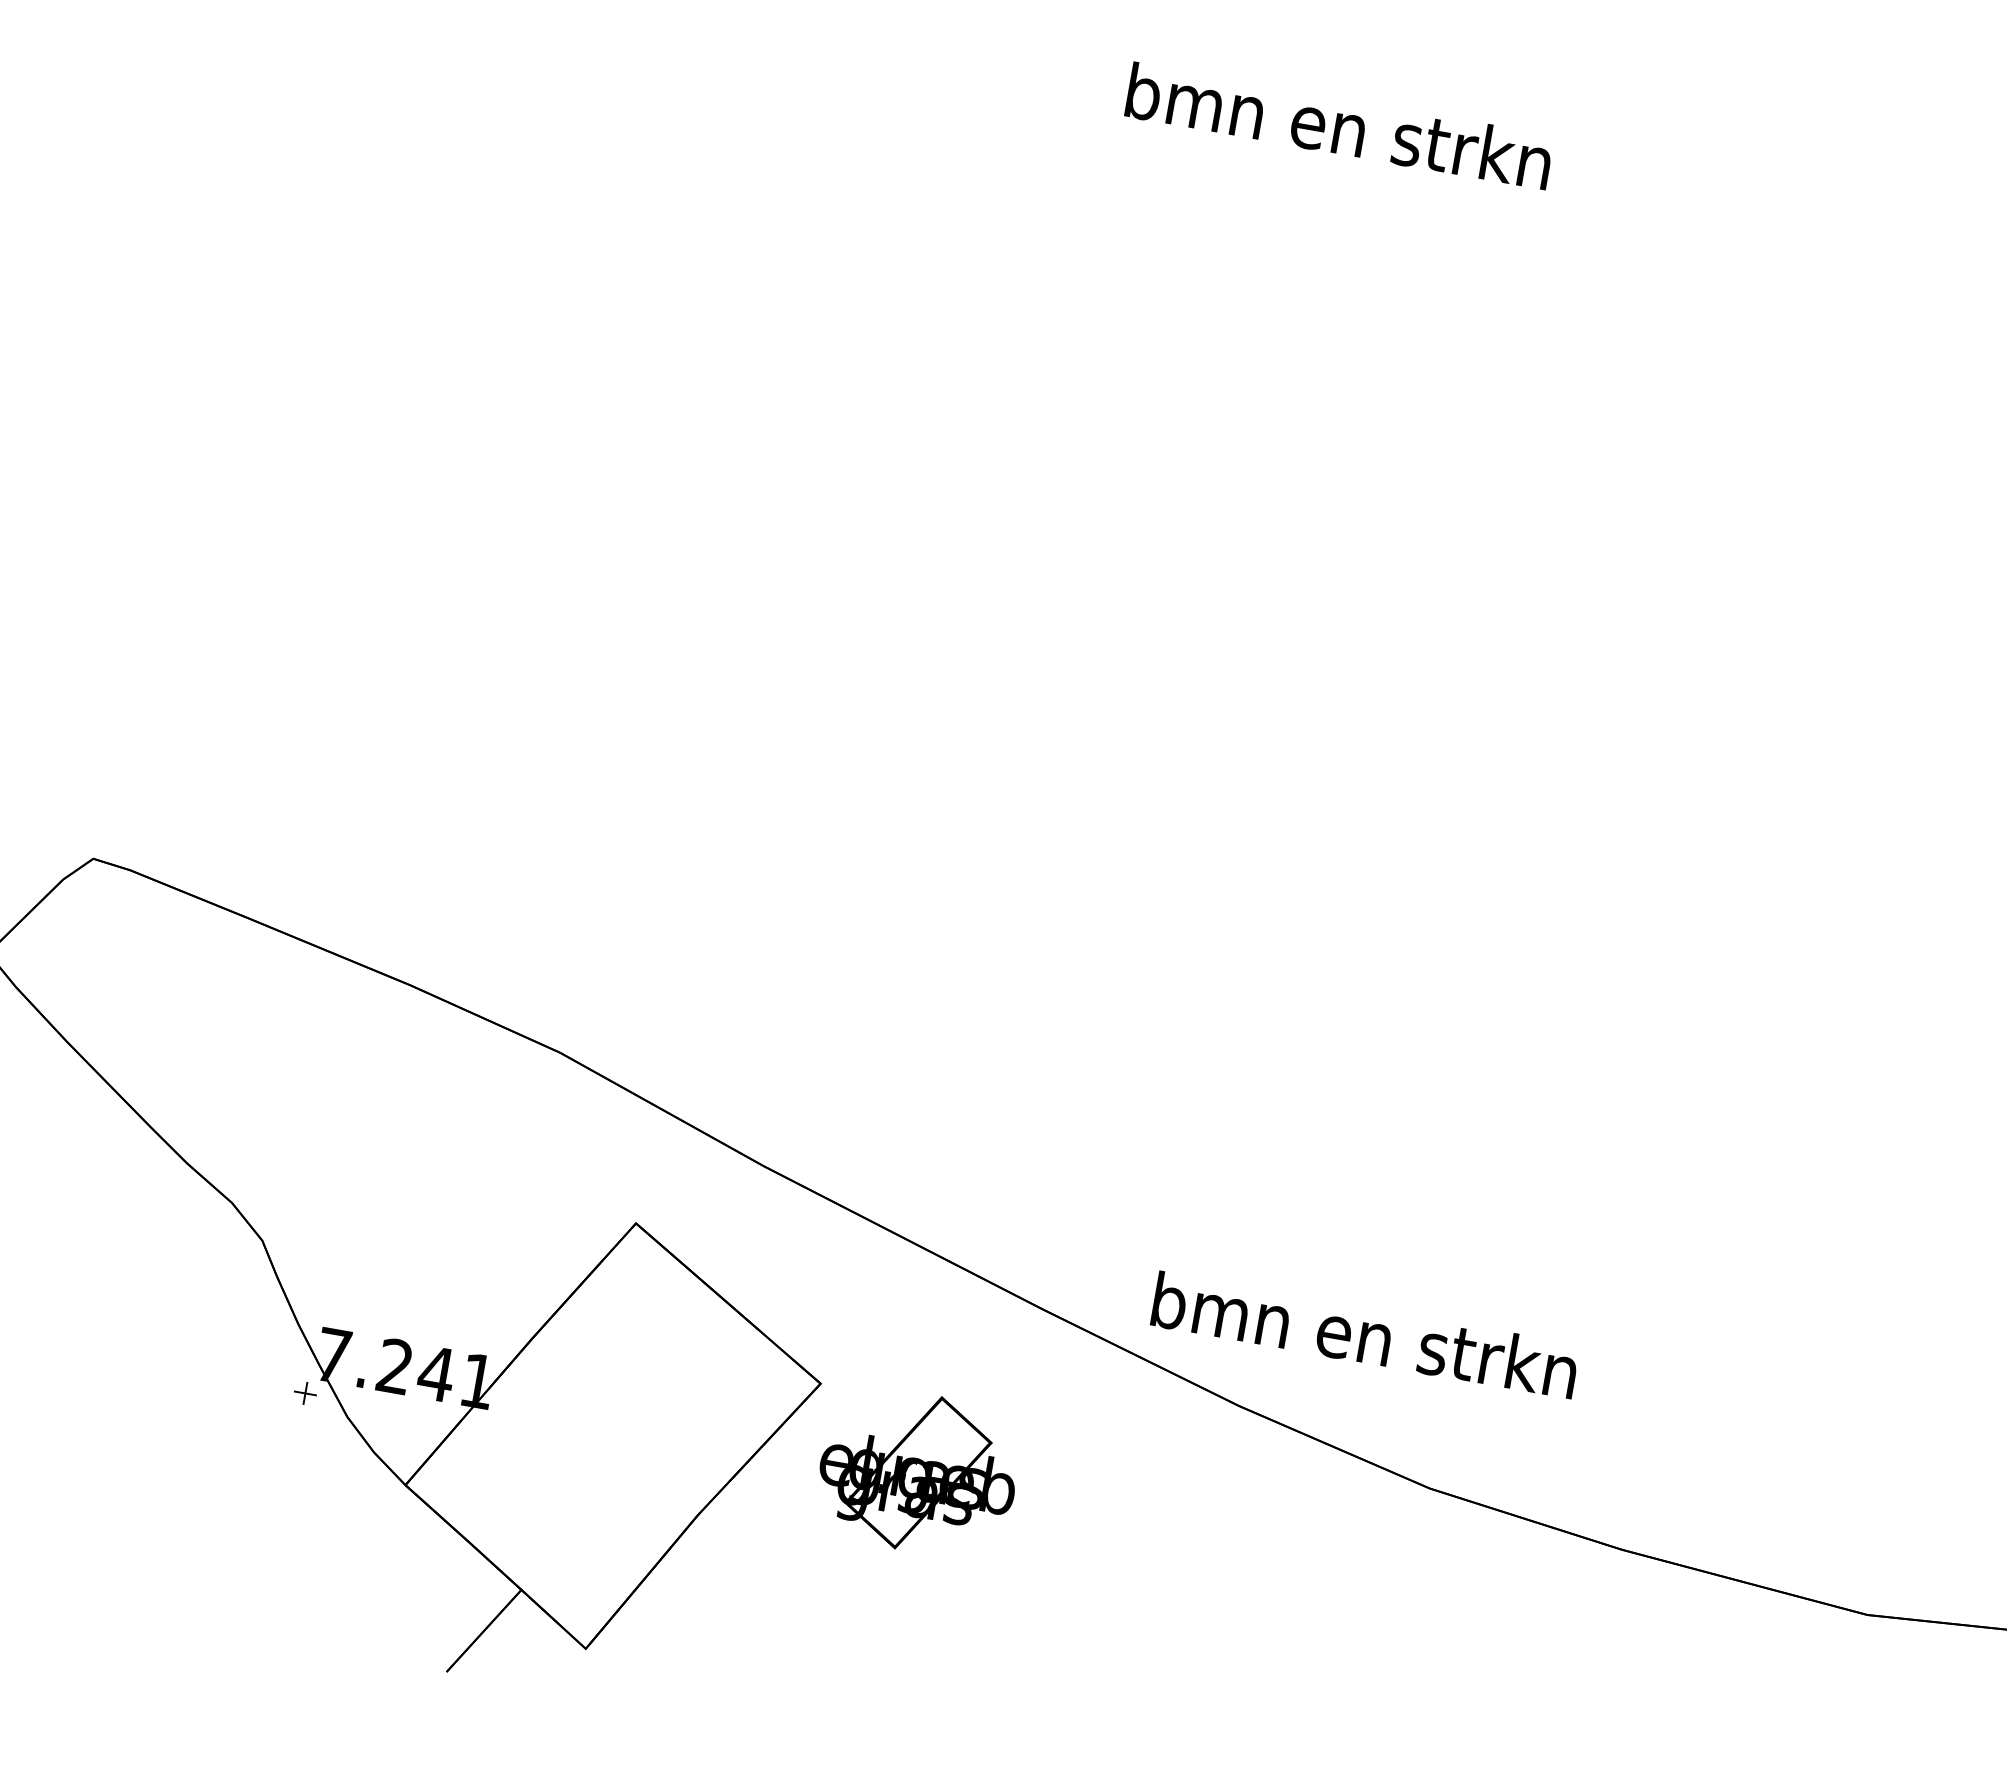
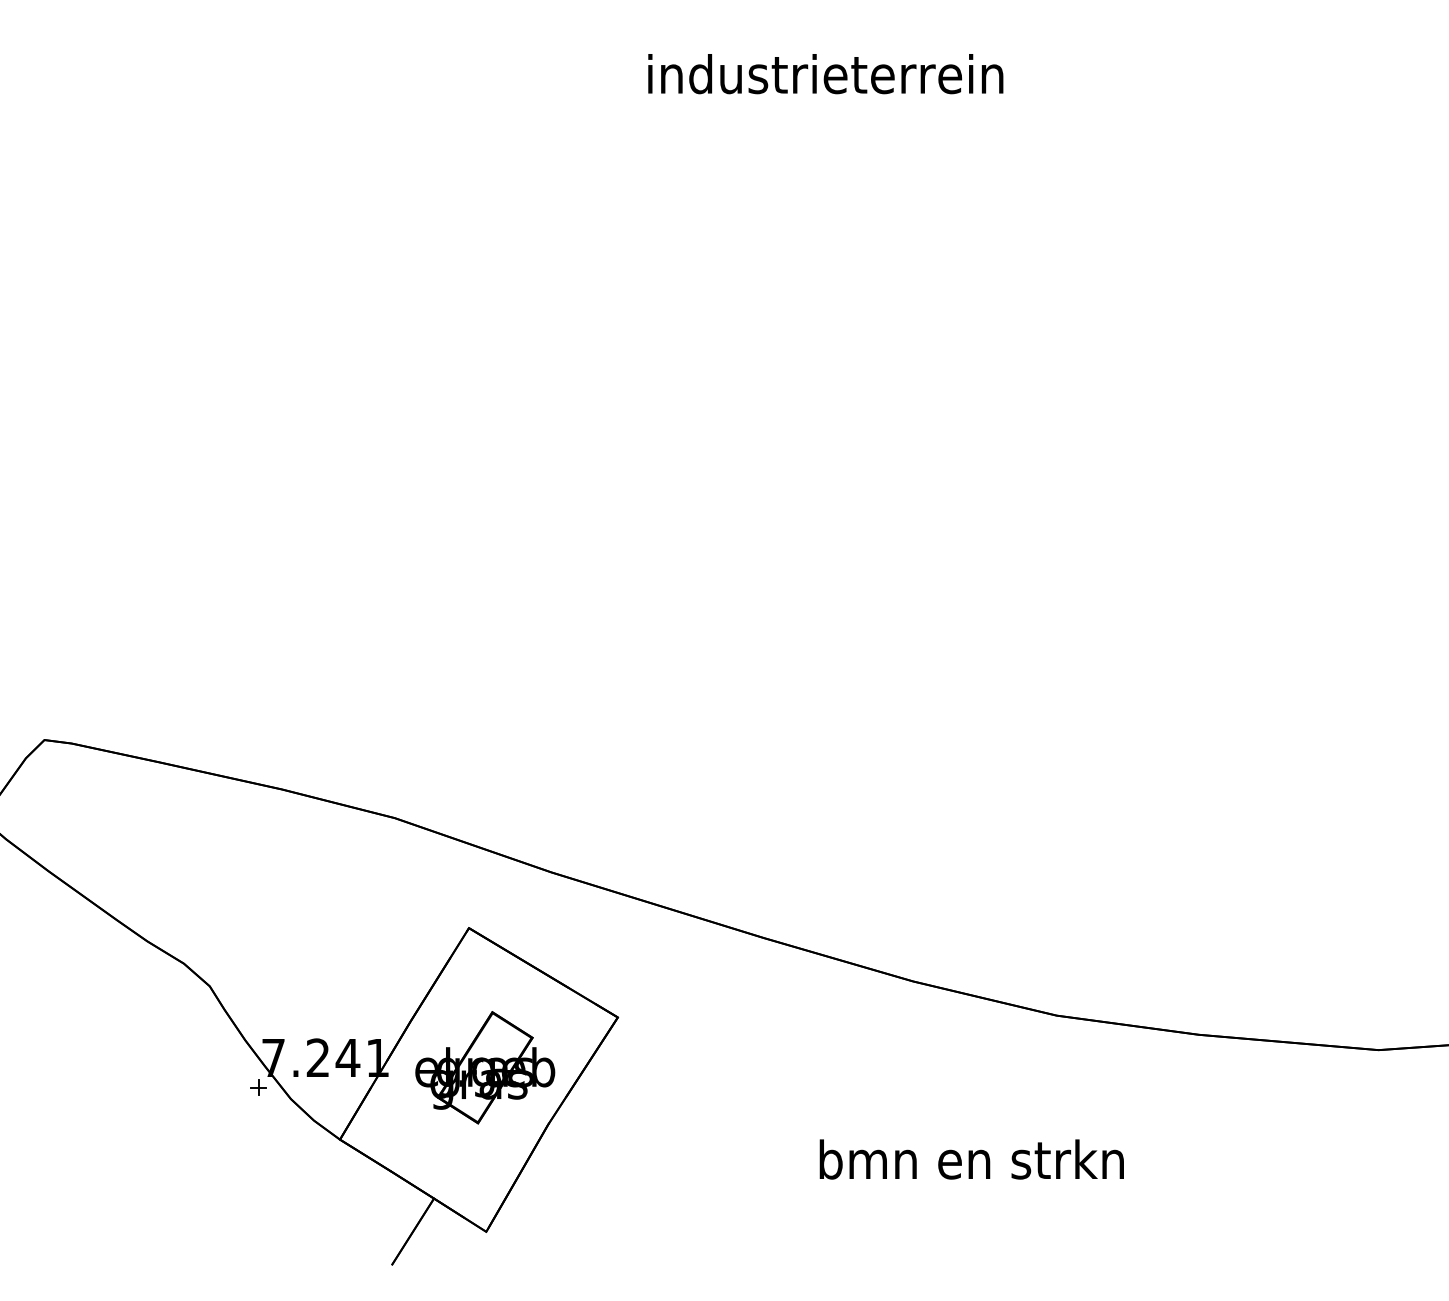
text: (1339, 126) -> (825, 74), bmn en strkn -> industrieterrein
text: (1364, 1335) -> (971, 1159), moved
part: (918, 1472) -> (485, 1067), moved

